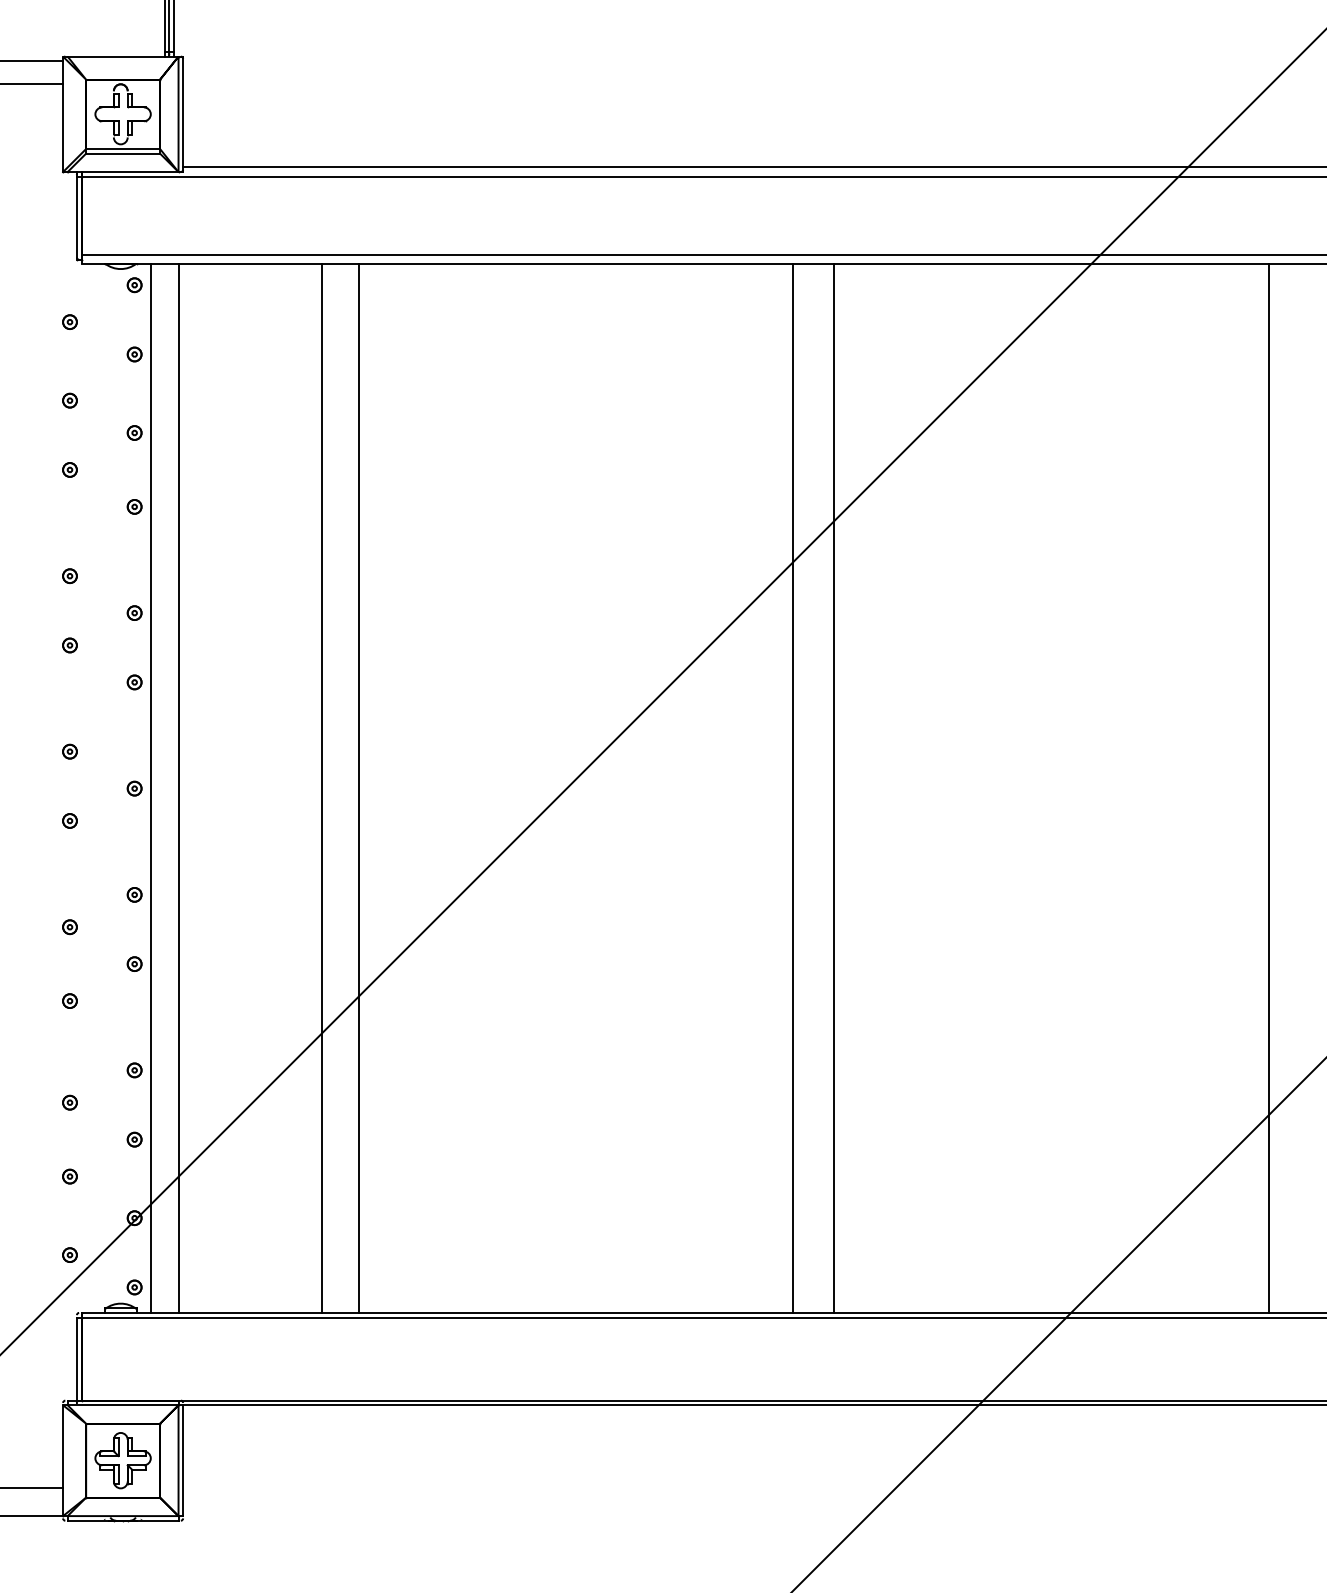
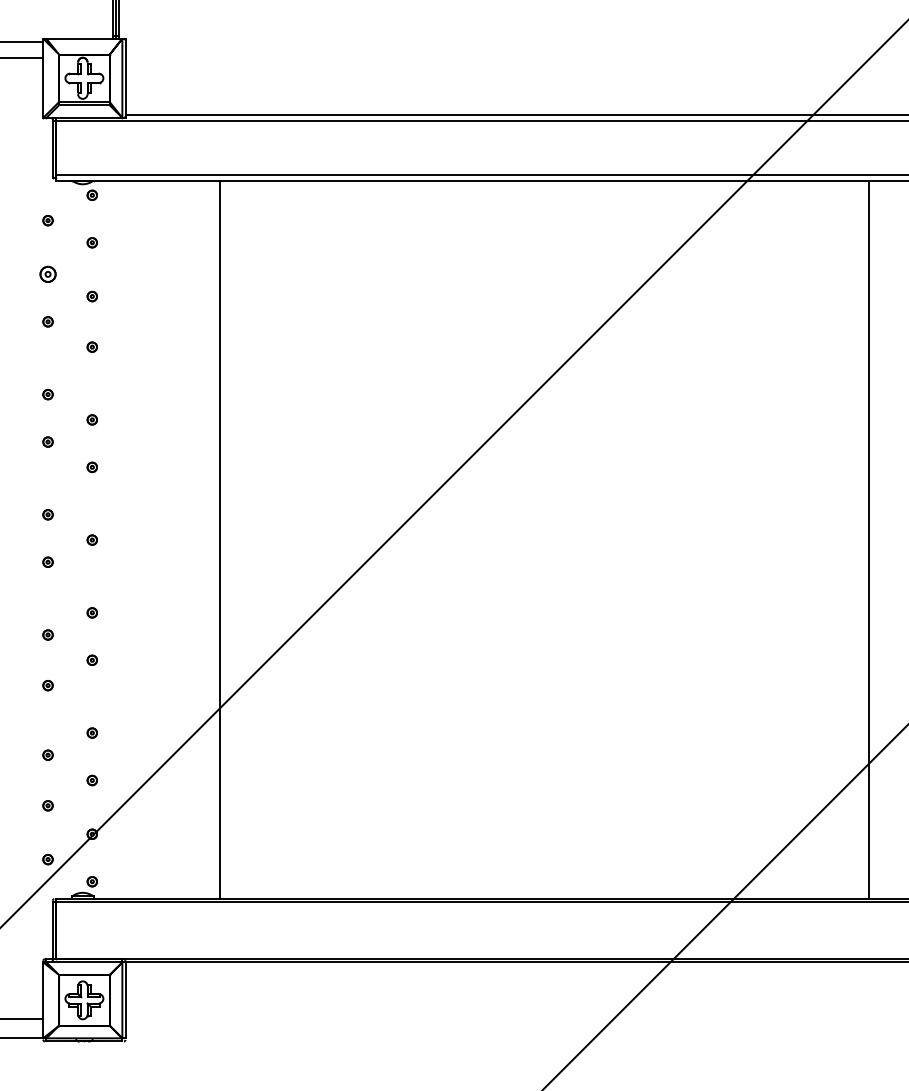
part: (69, 400) -> (47, 274), size x1.6
line: (150, 789) -> (103, 540), removed
line: (178, 789) -> (122, 540), removed
line: (358, 789) -> (245, 540), removed
line: (793, 789) -> (543, 540), removed
line: (834, 789) -> (571, 540), removed

